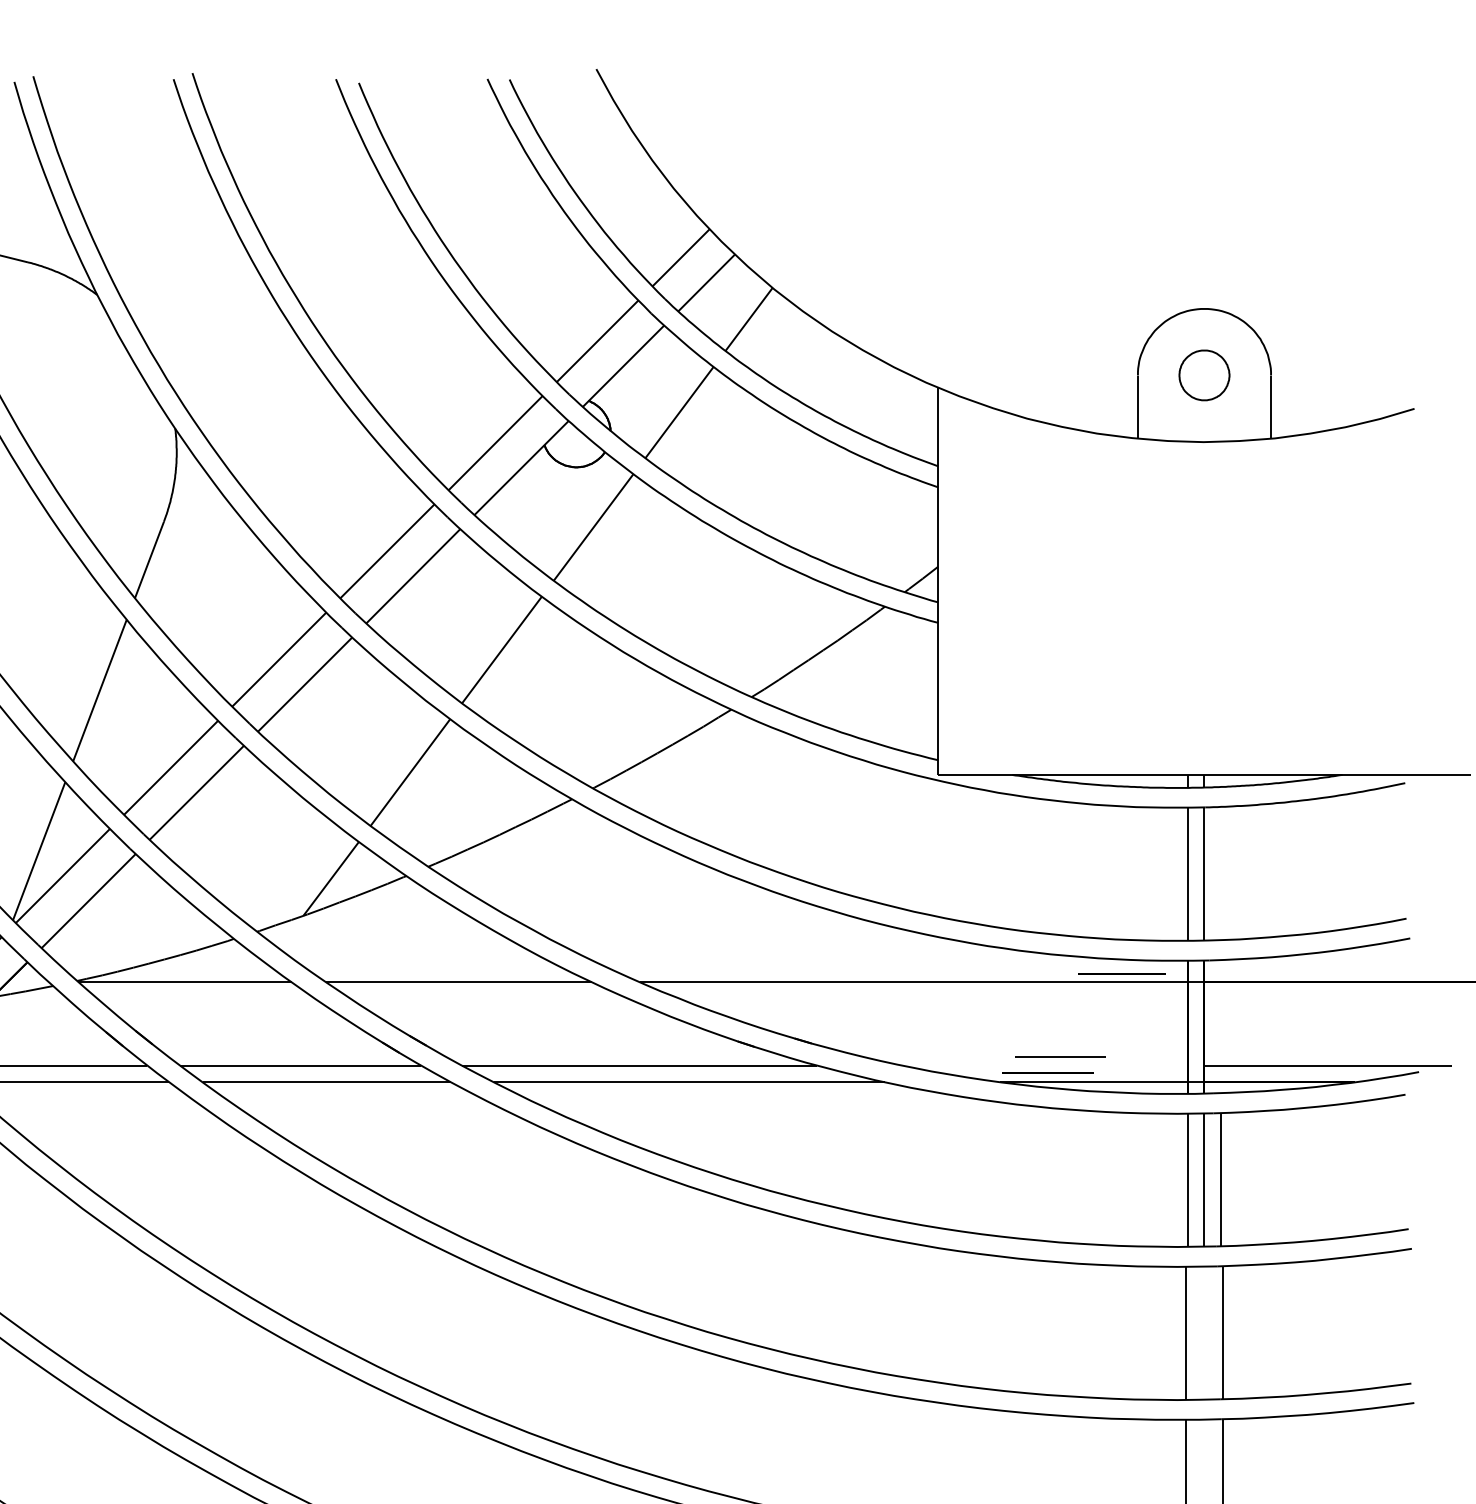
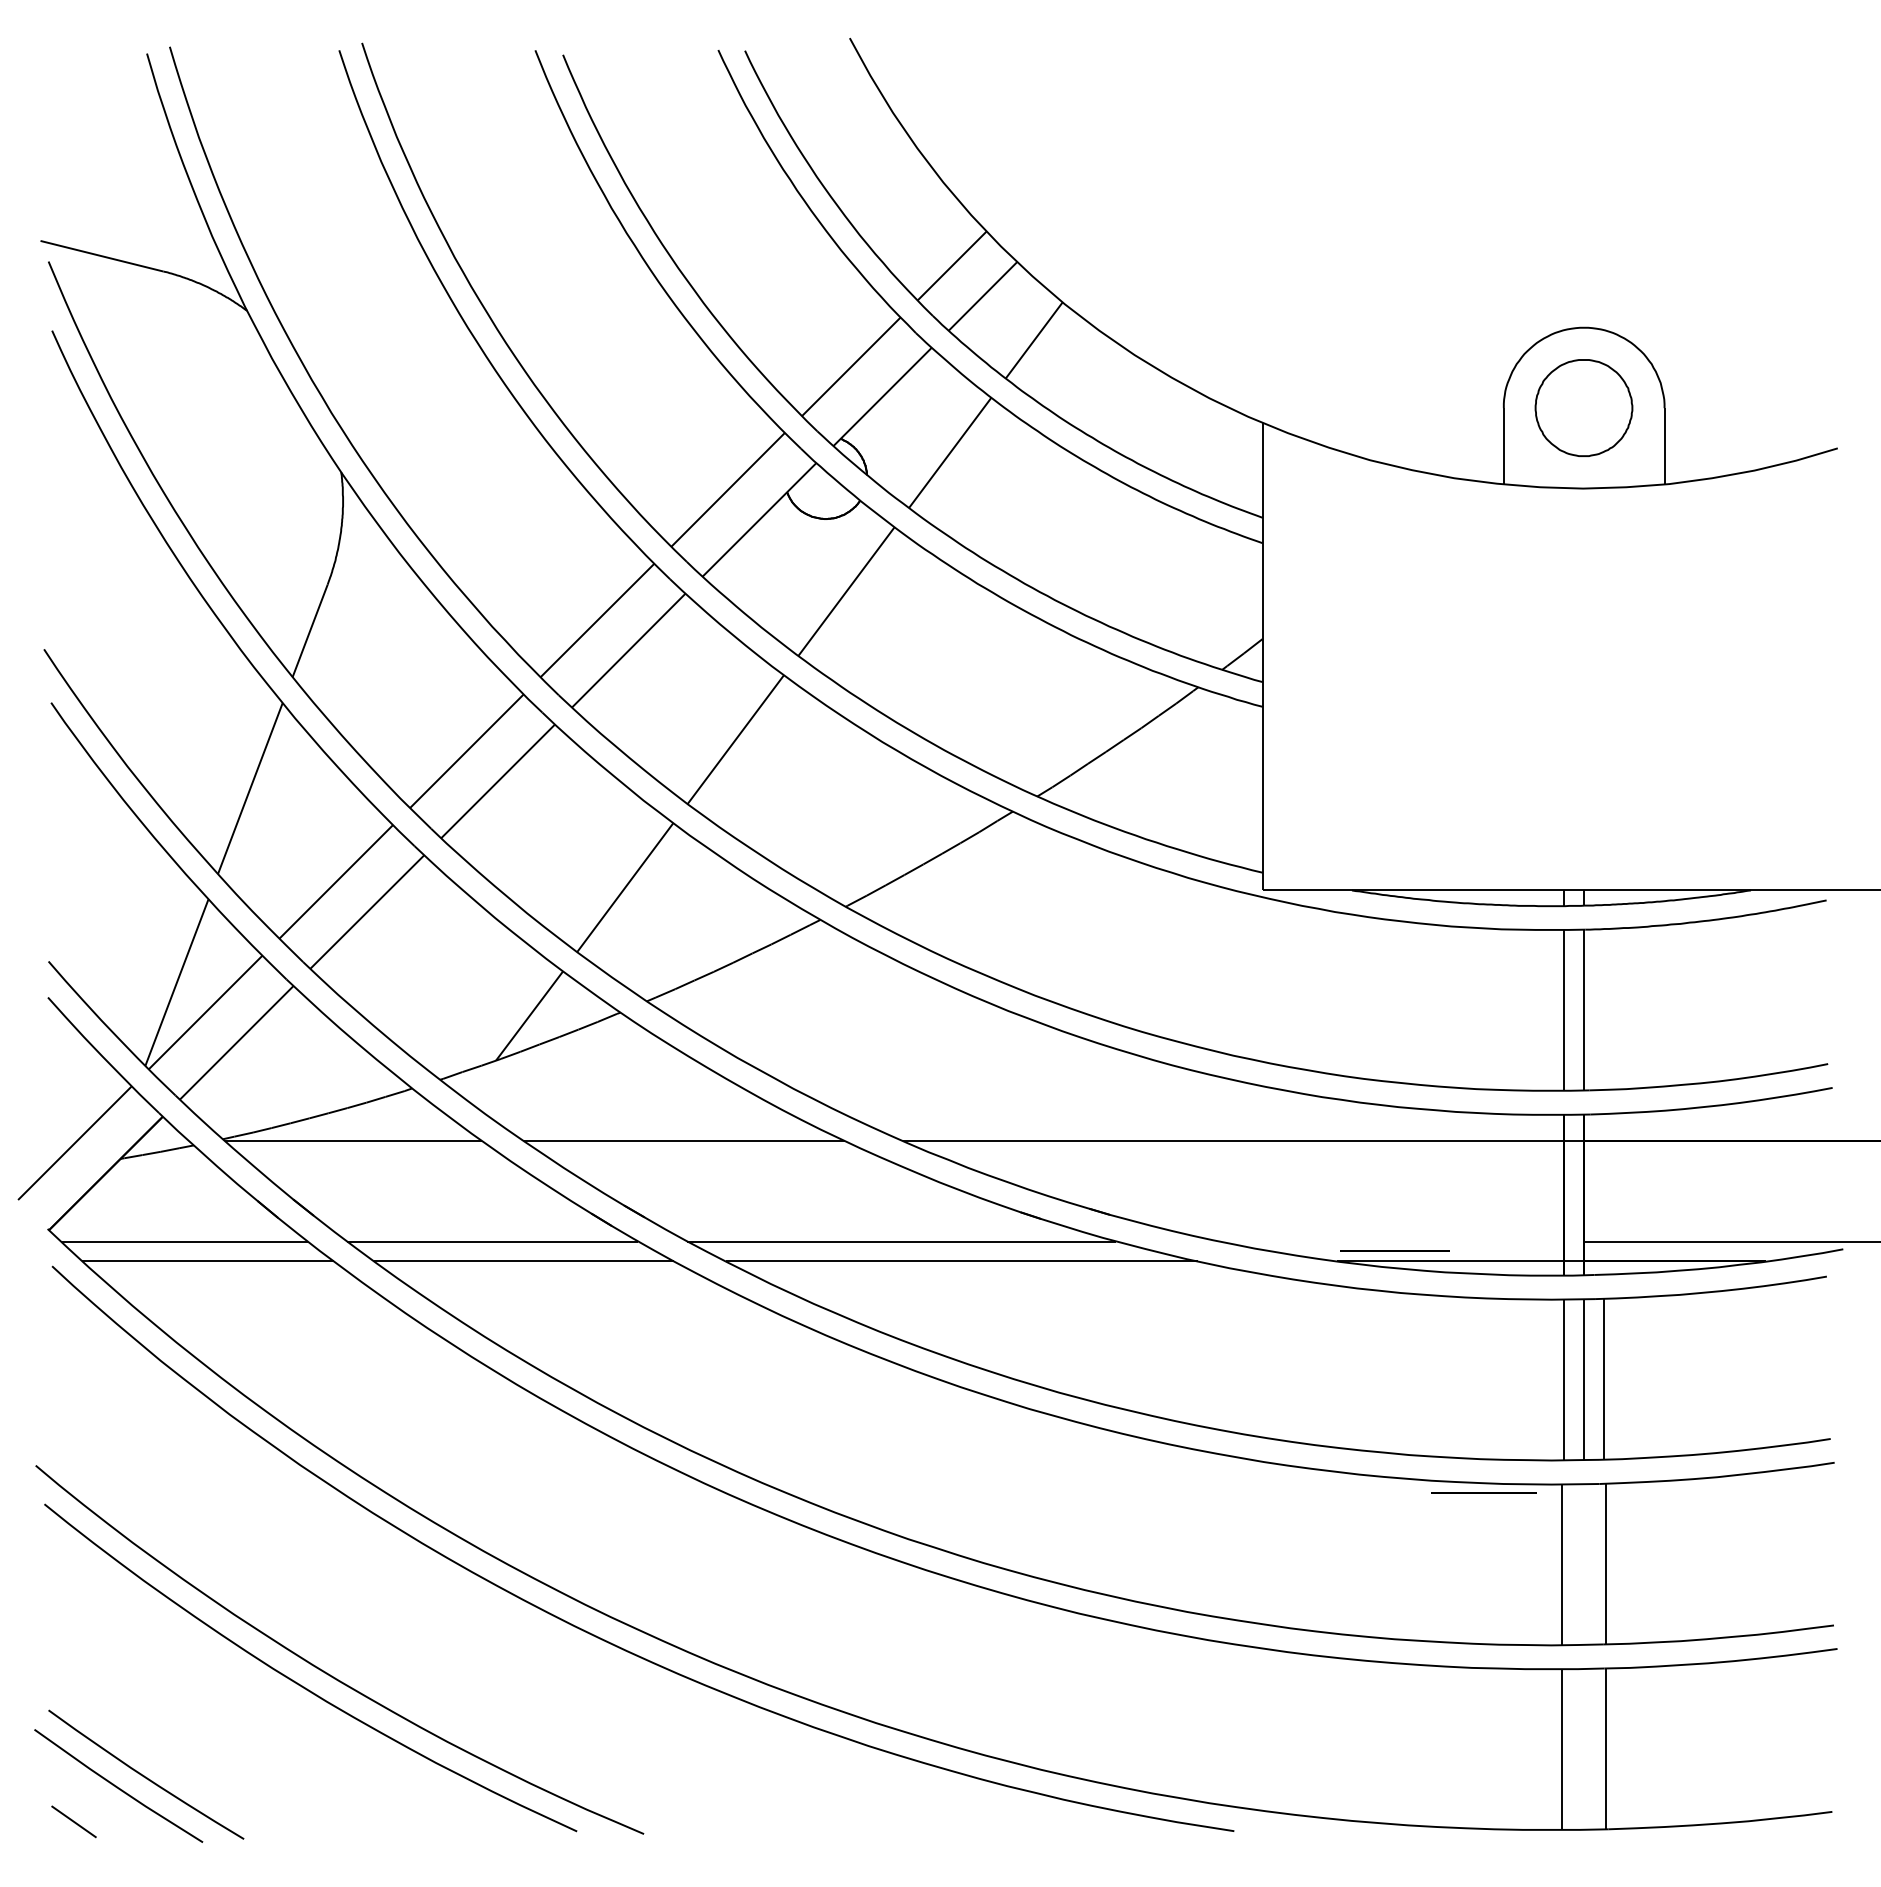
part: (1204, 374) -> (1584, 407), size x1.6
line: (1121, 972) -> (1483, 1492), moved
line: (1060, 1056) -> (1410, 1230), removed

